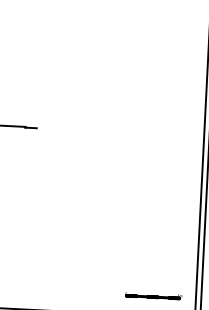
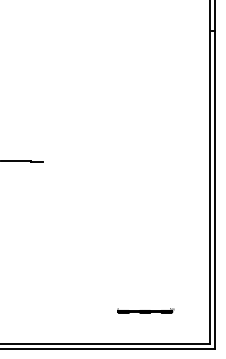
part: (153, 295) -> (145, 310), moved

